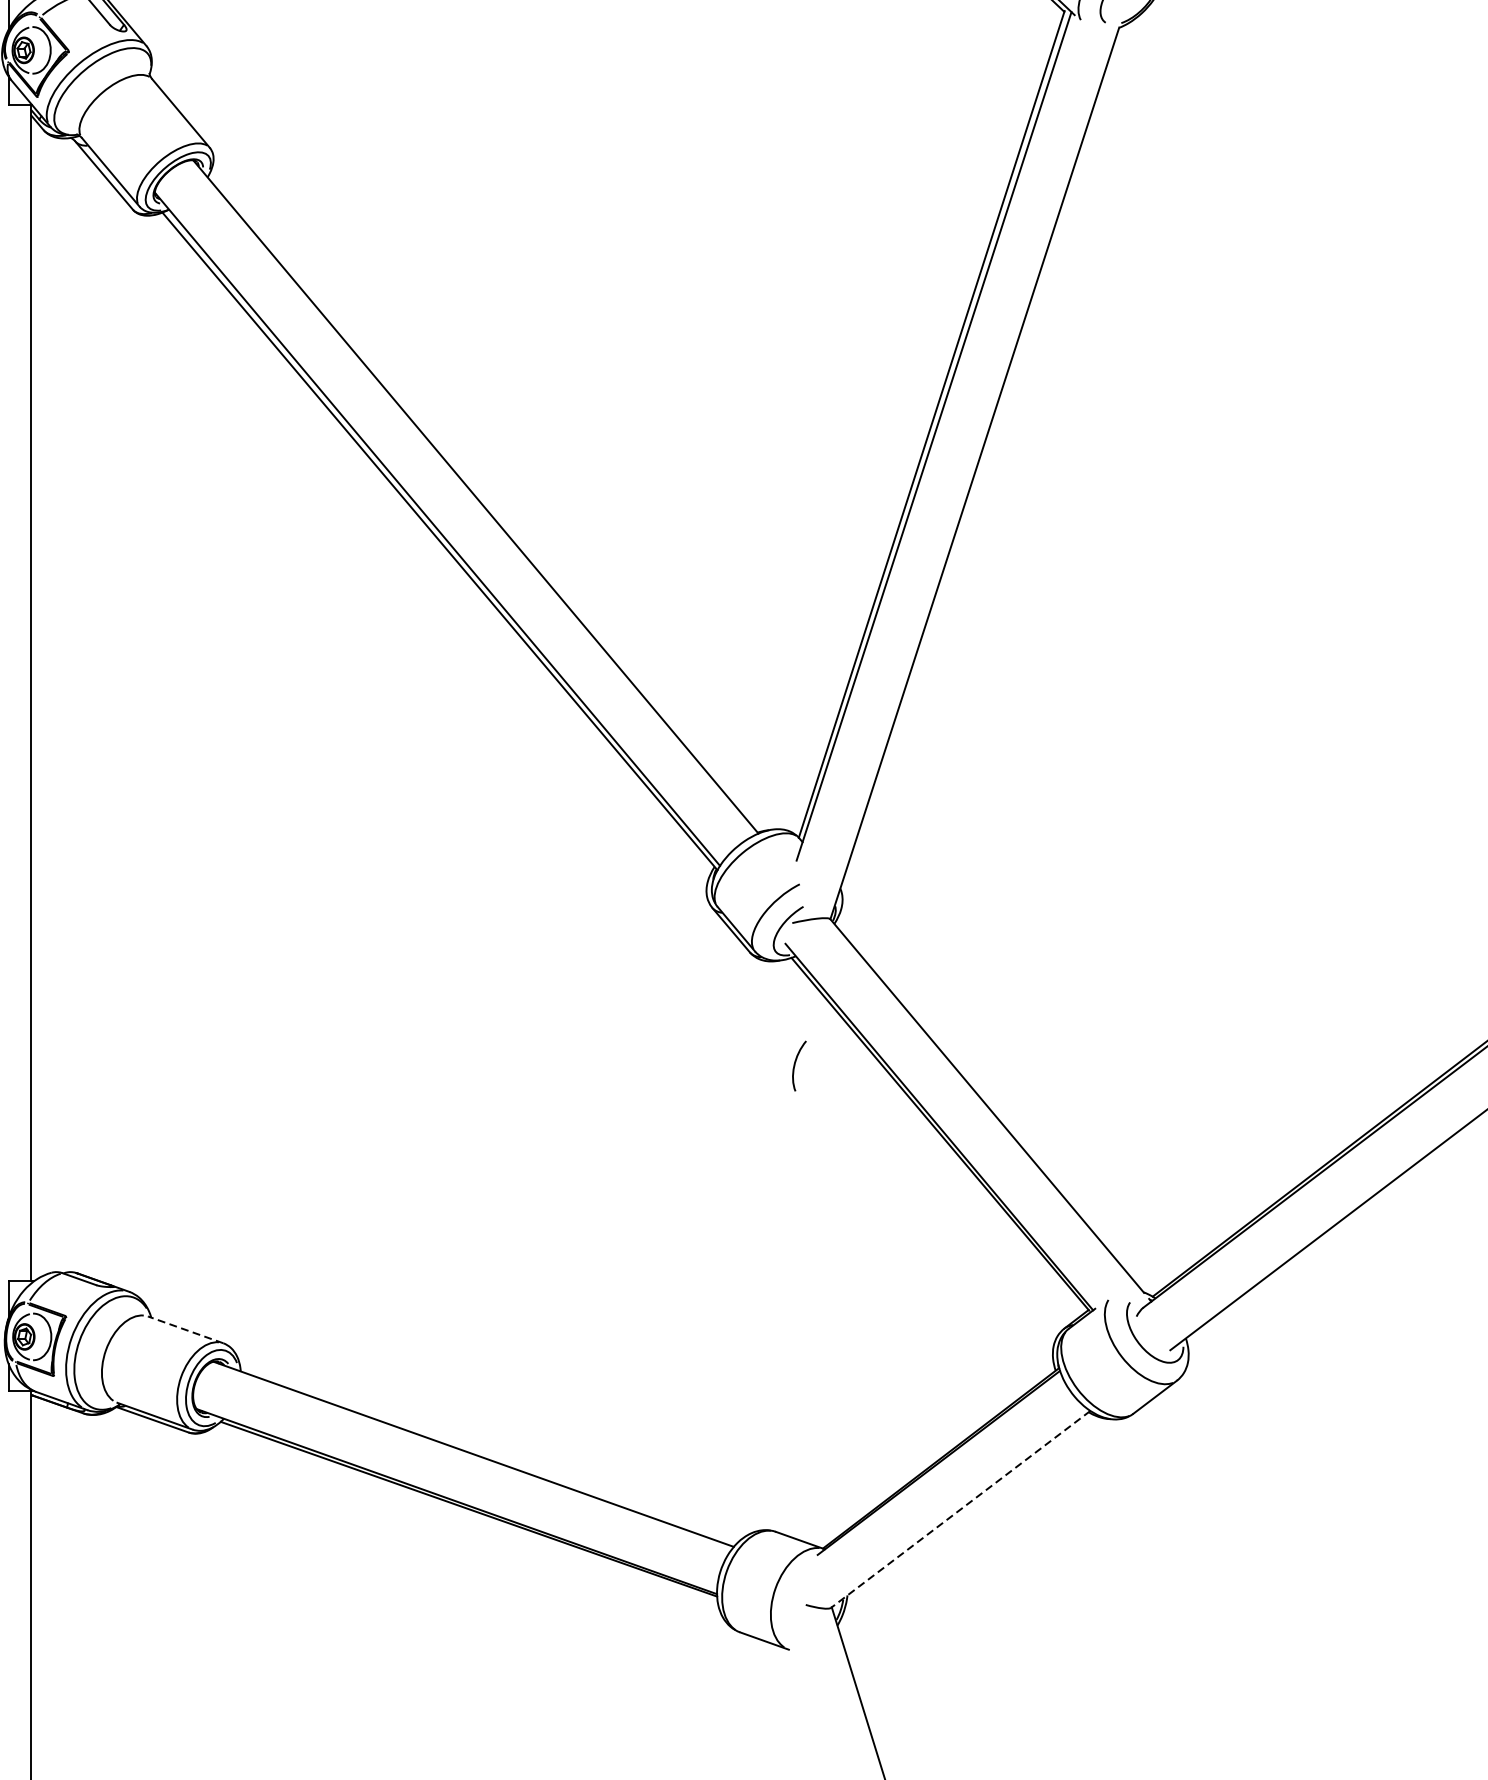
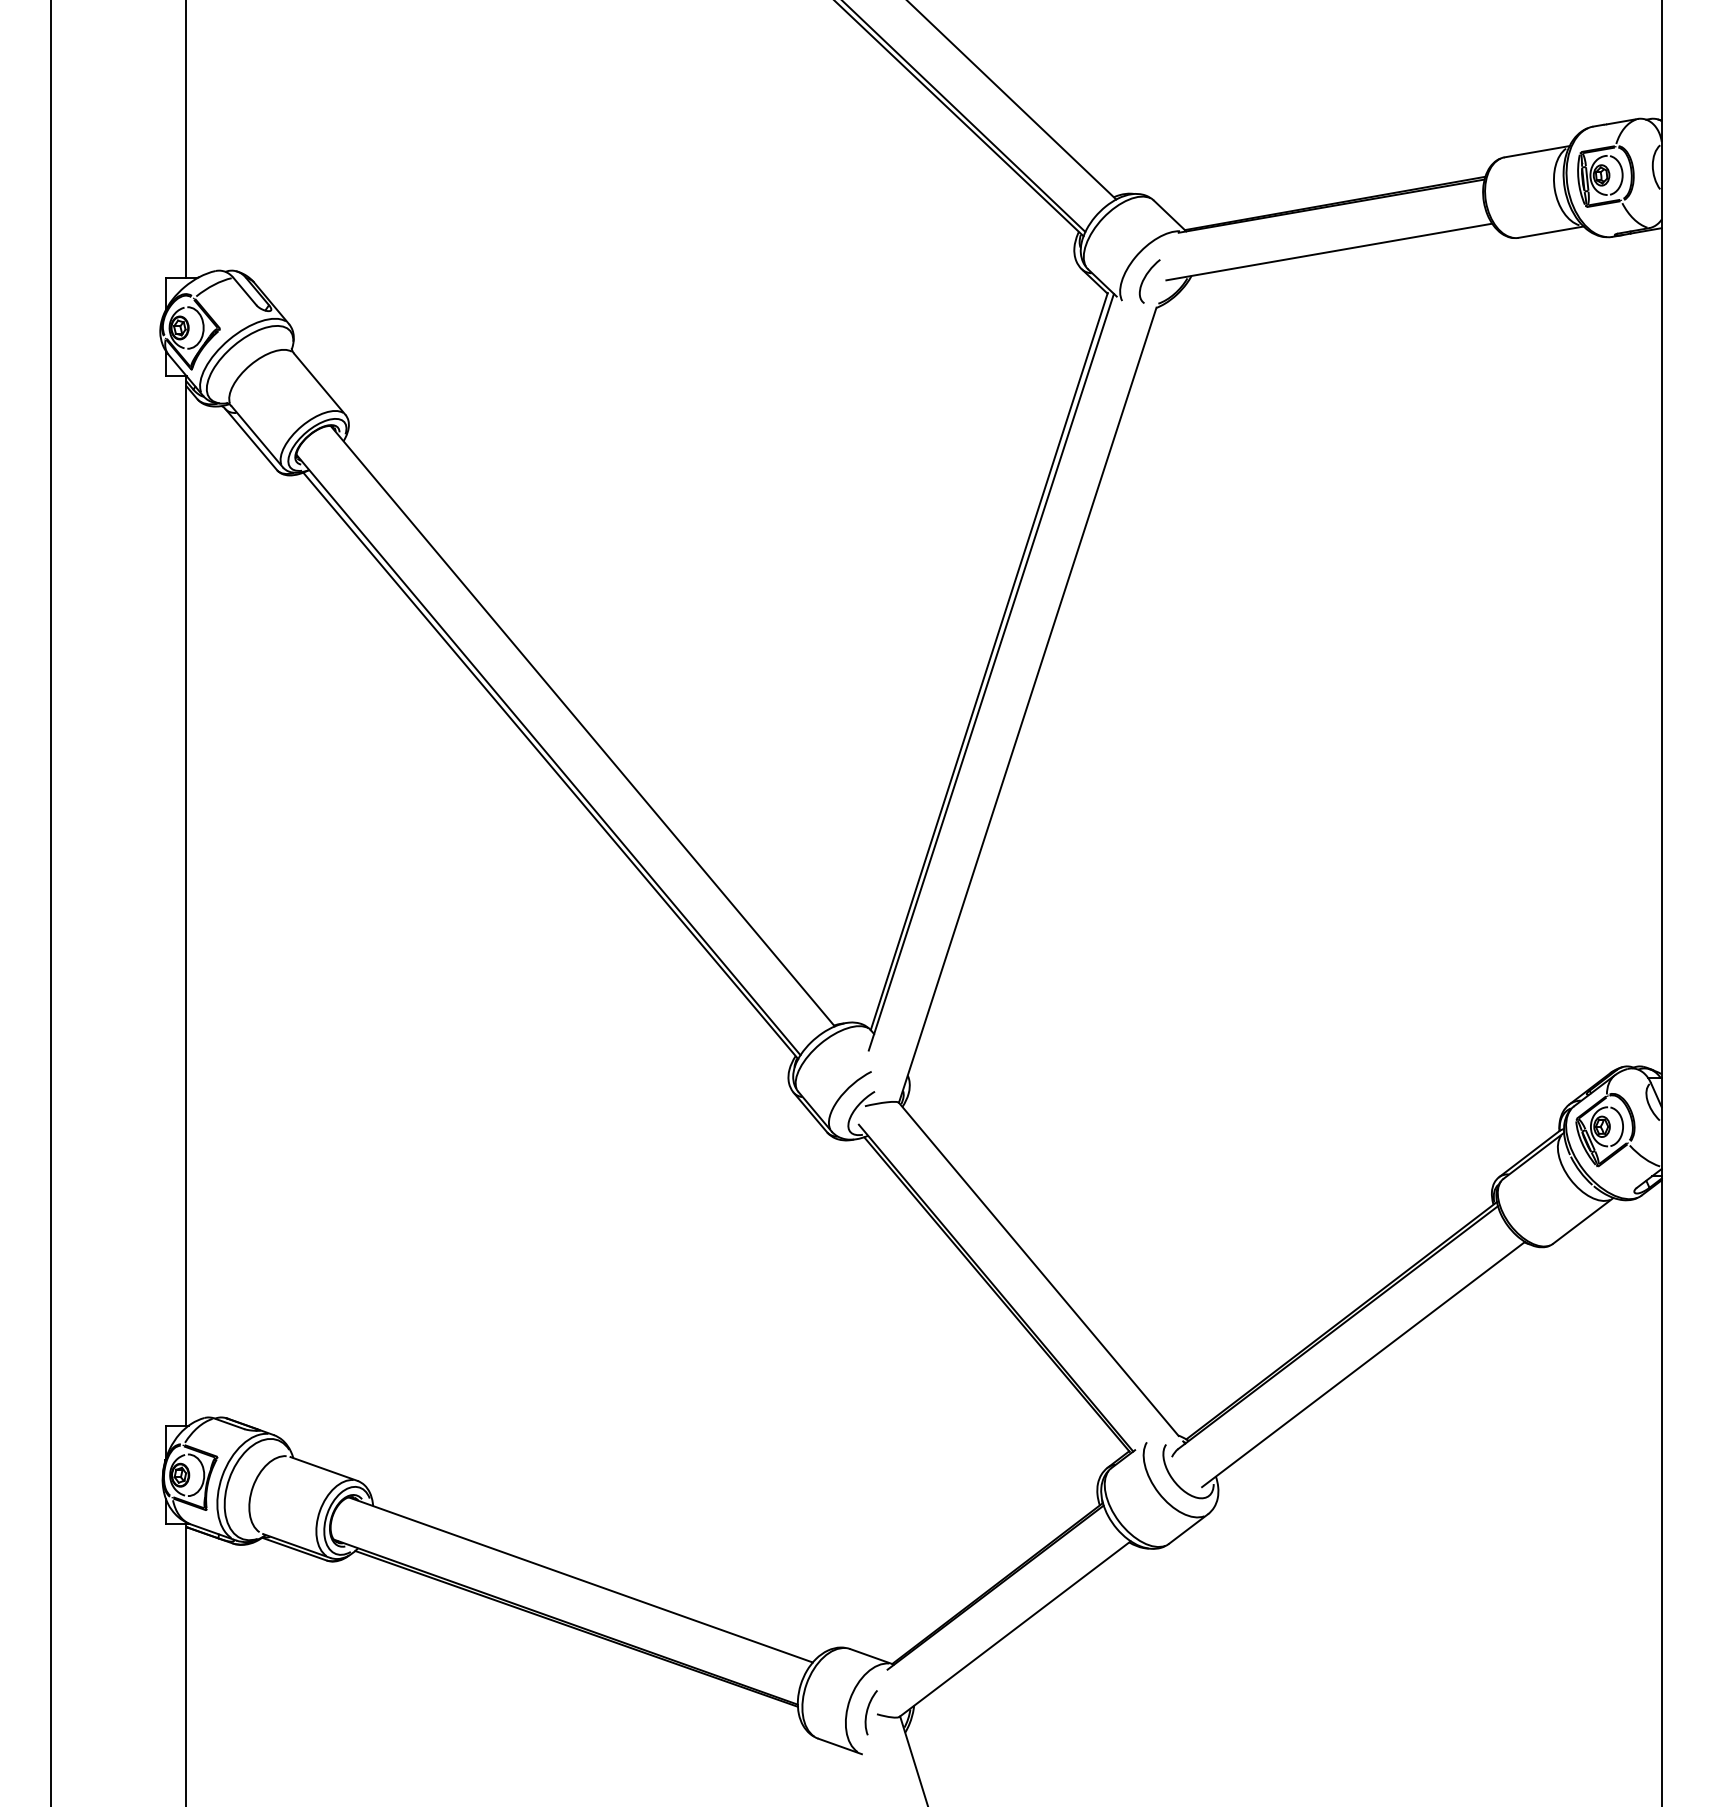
curve: (796, 1063) -> (868, 1710), moved
line: (186, 1330) -> (324, 1469), dashed -> solid
line: (960, 1509) -> (1014, 1629), dashed -> solid

